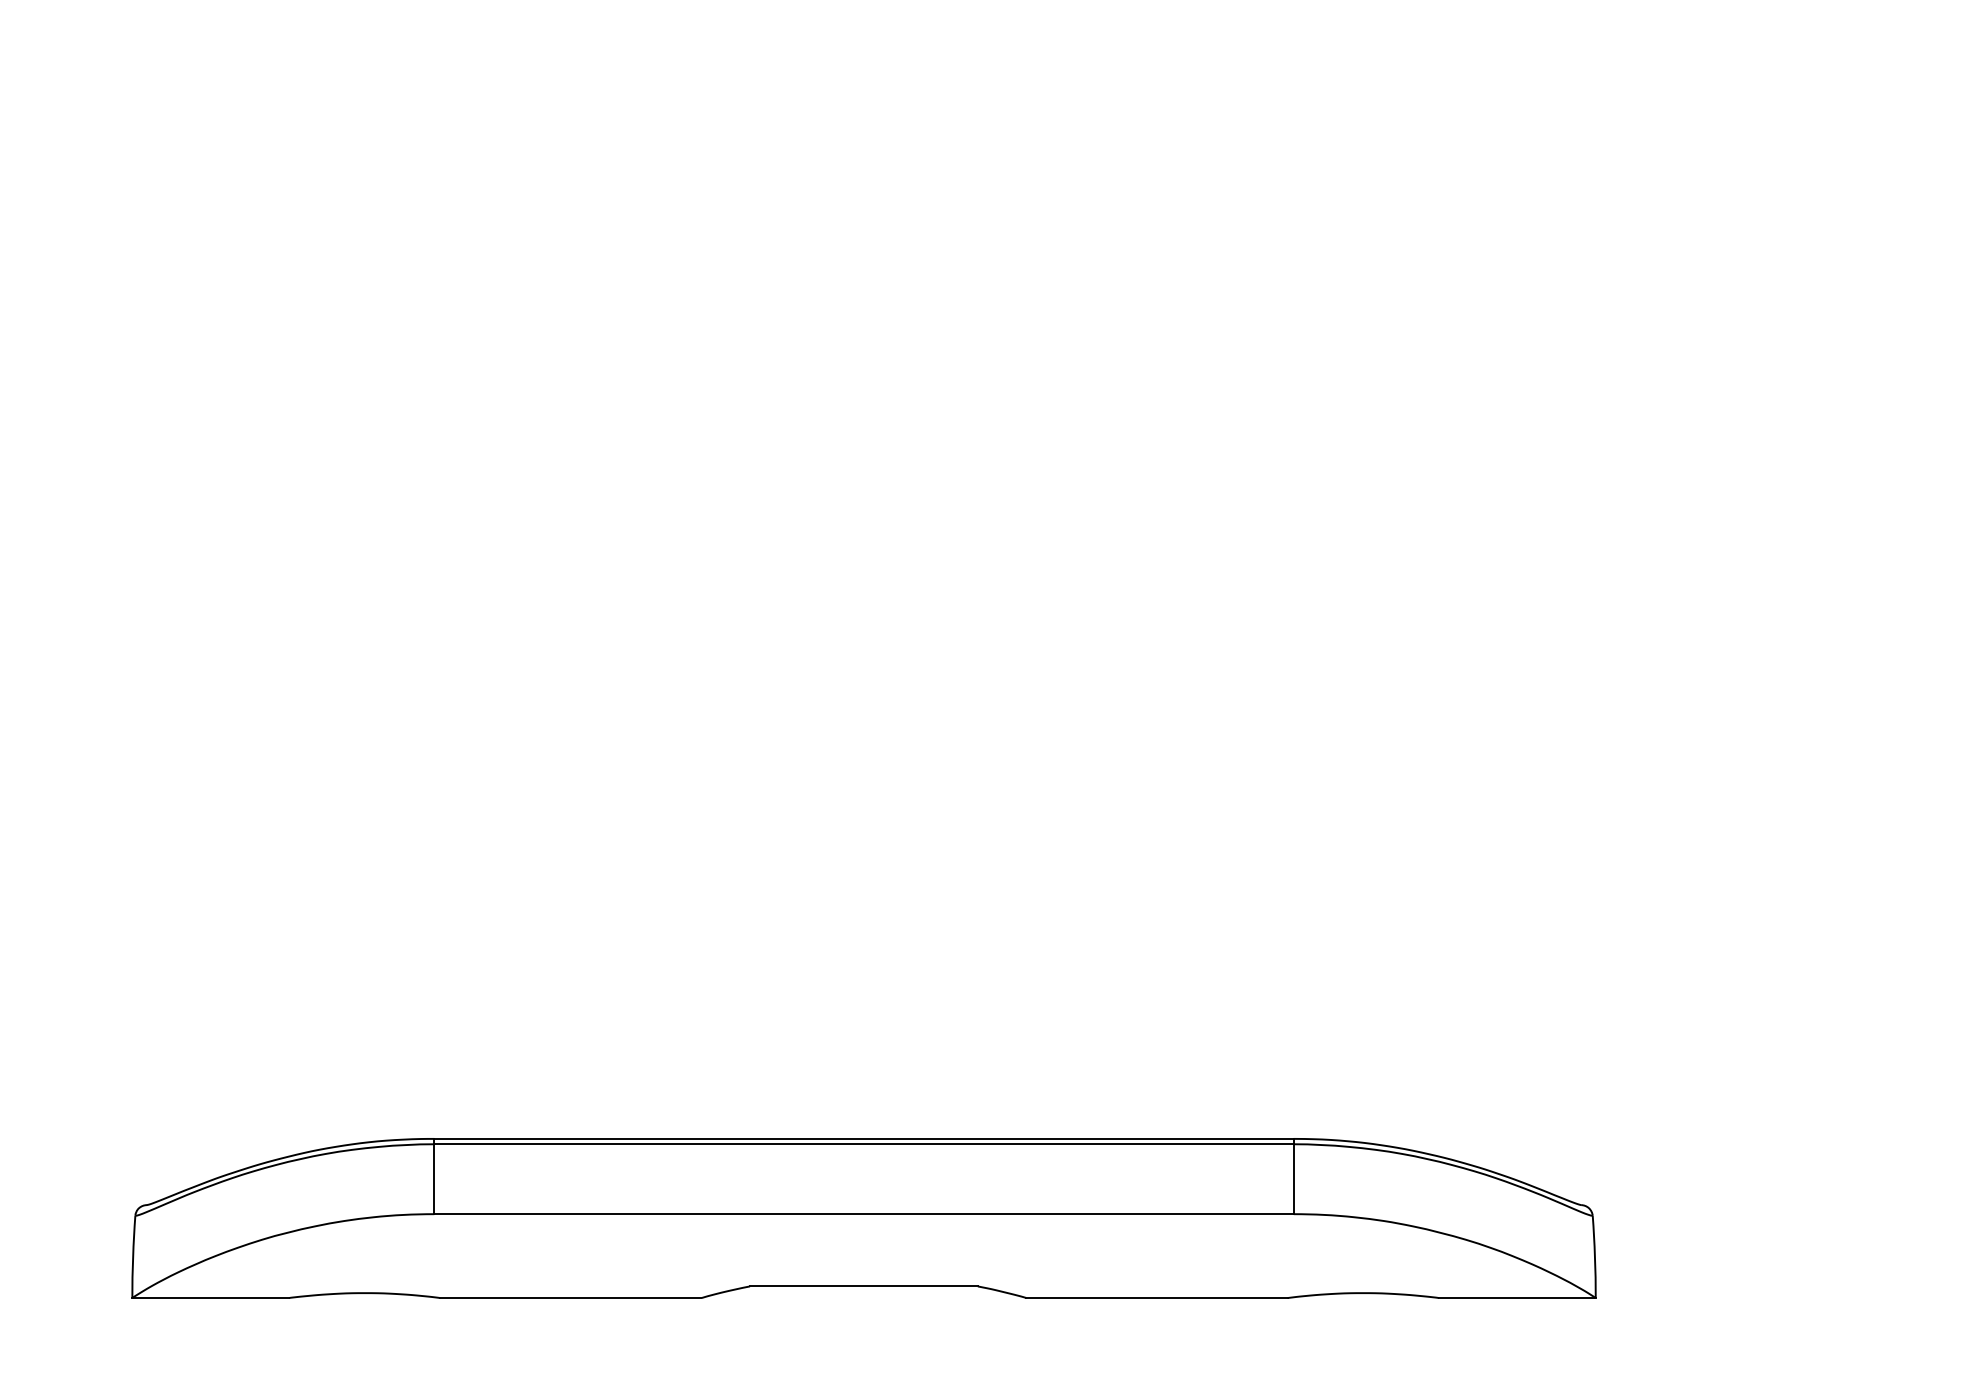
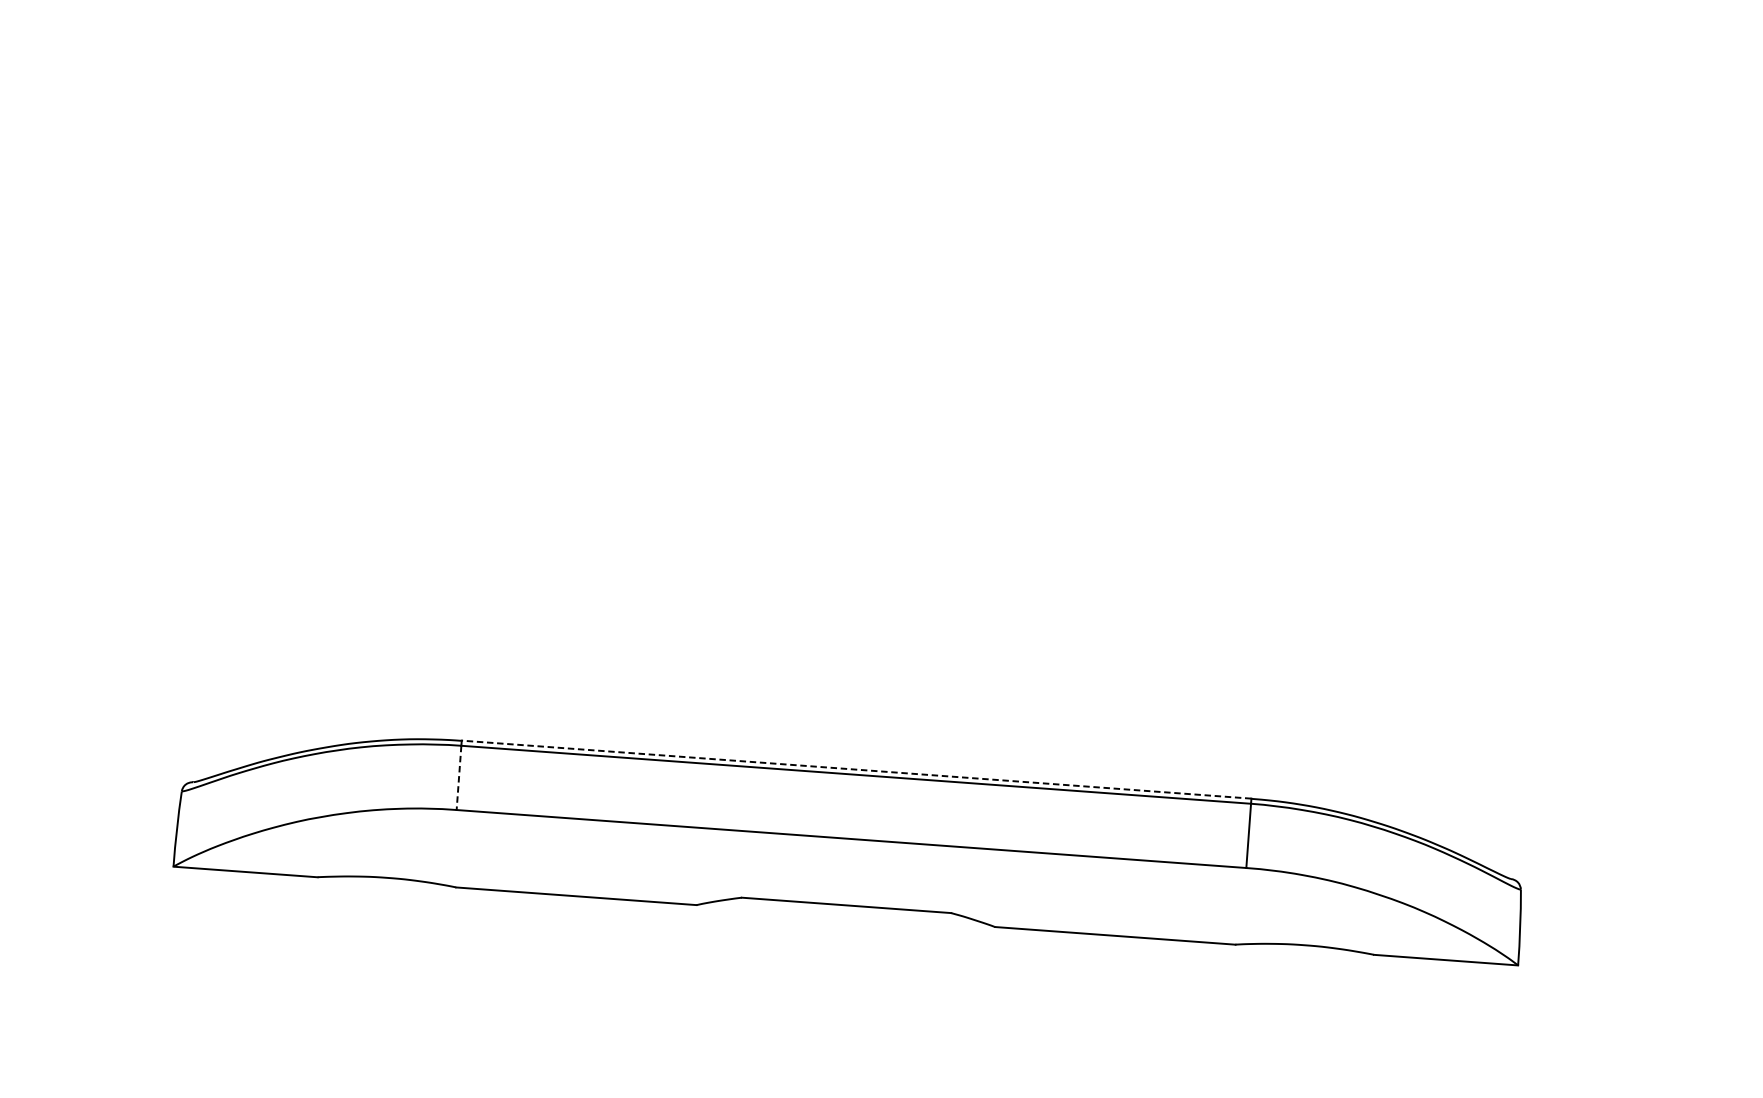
line: (864, 1138) -> (857, 769), solid -> dashed
line: (434, 1179) -> (459, 778), solid -> dashed

